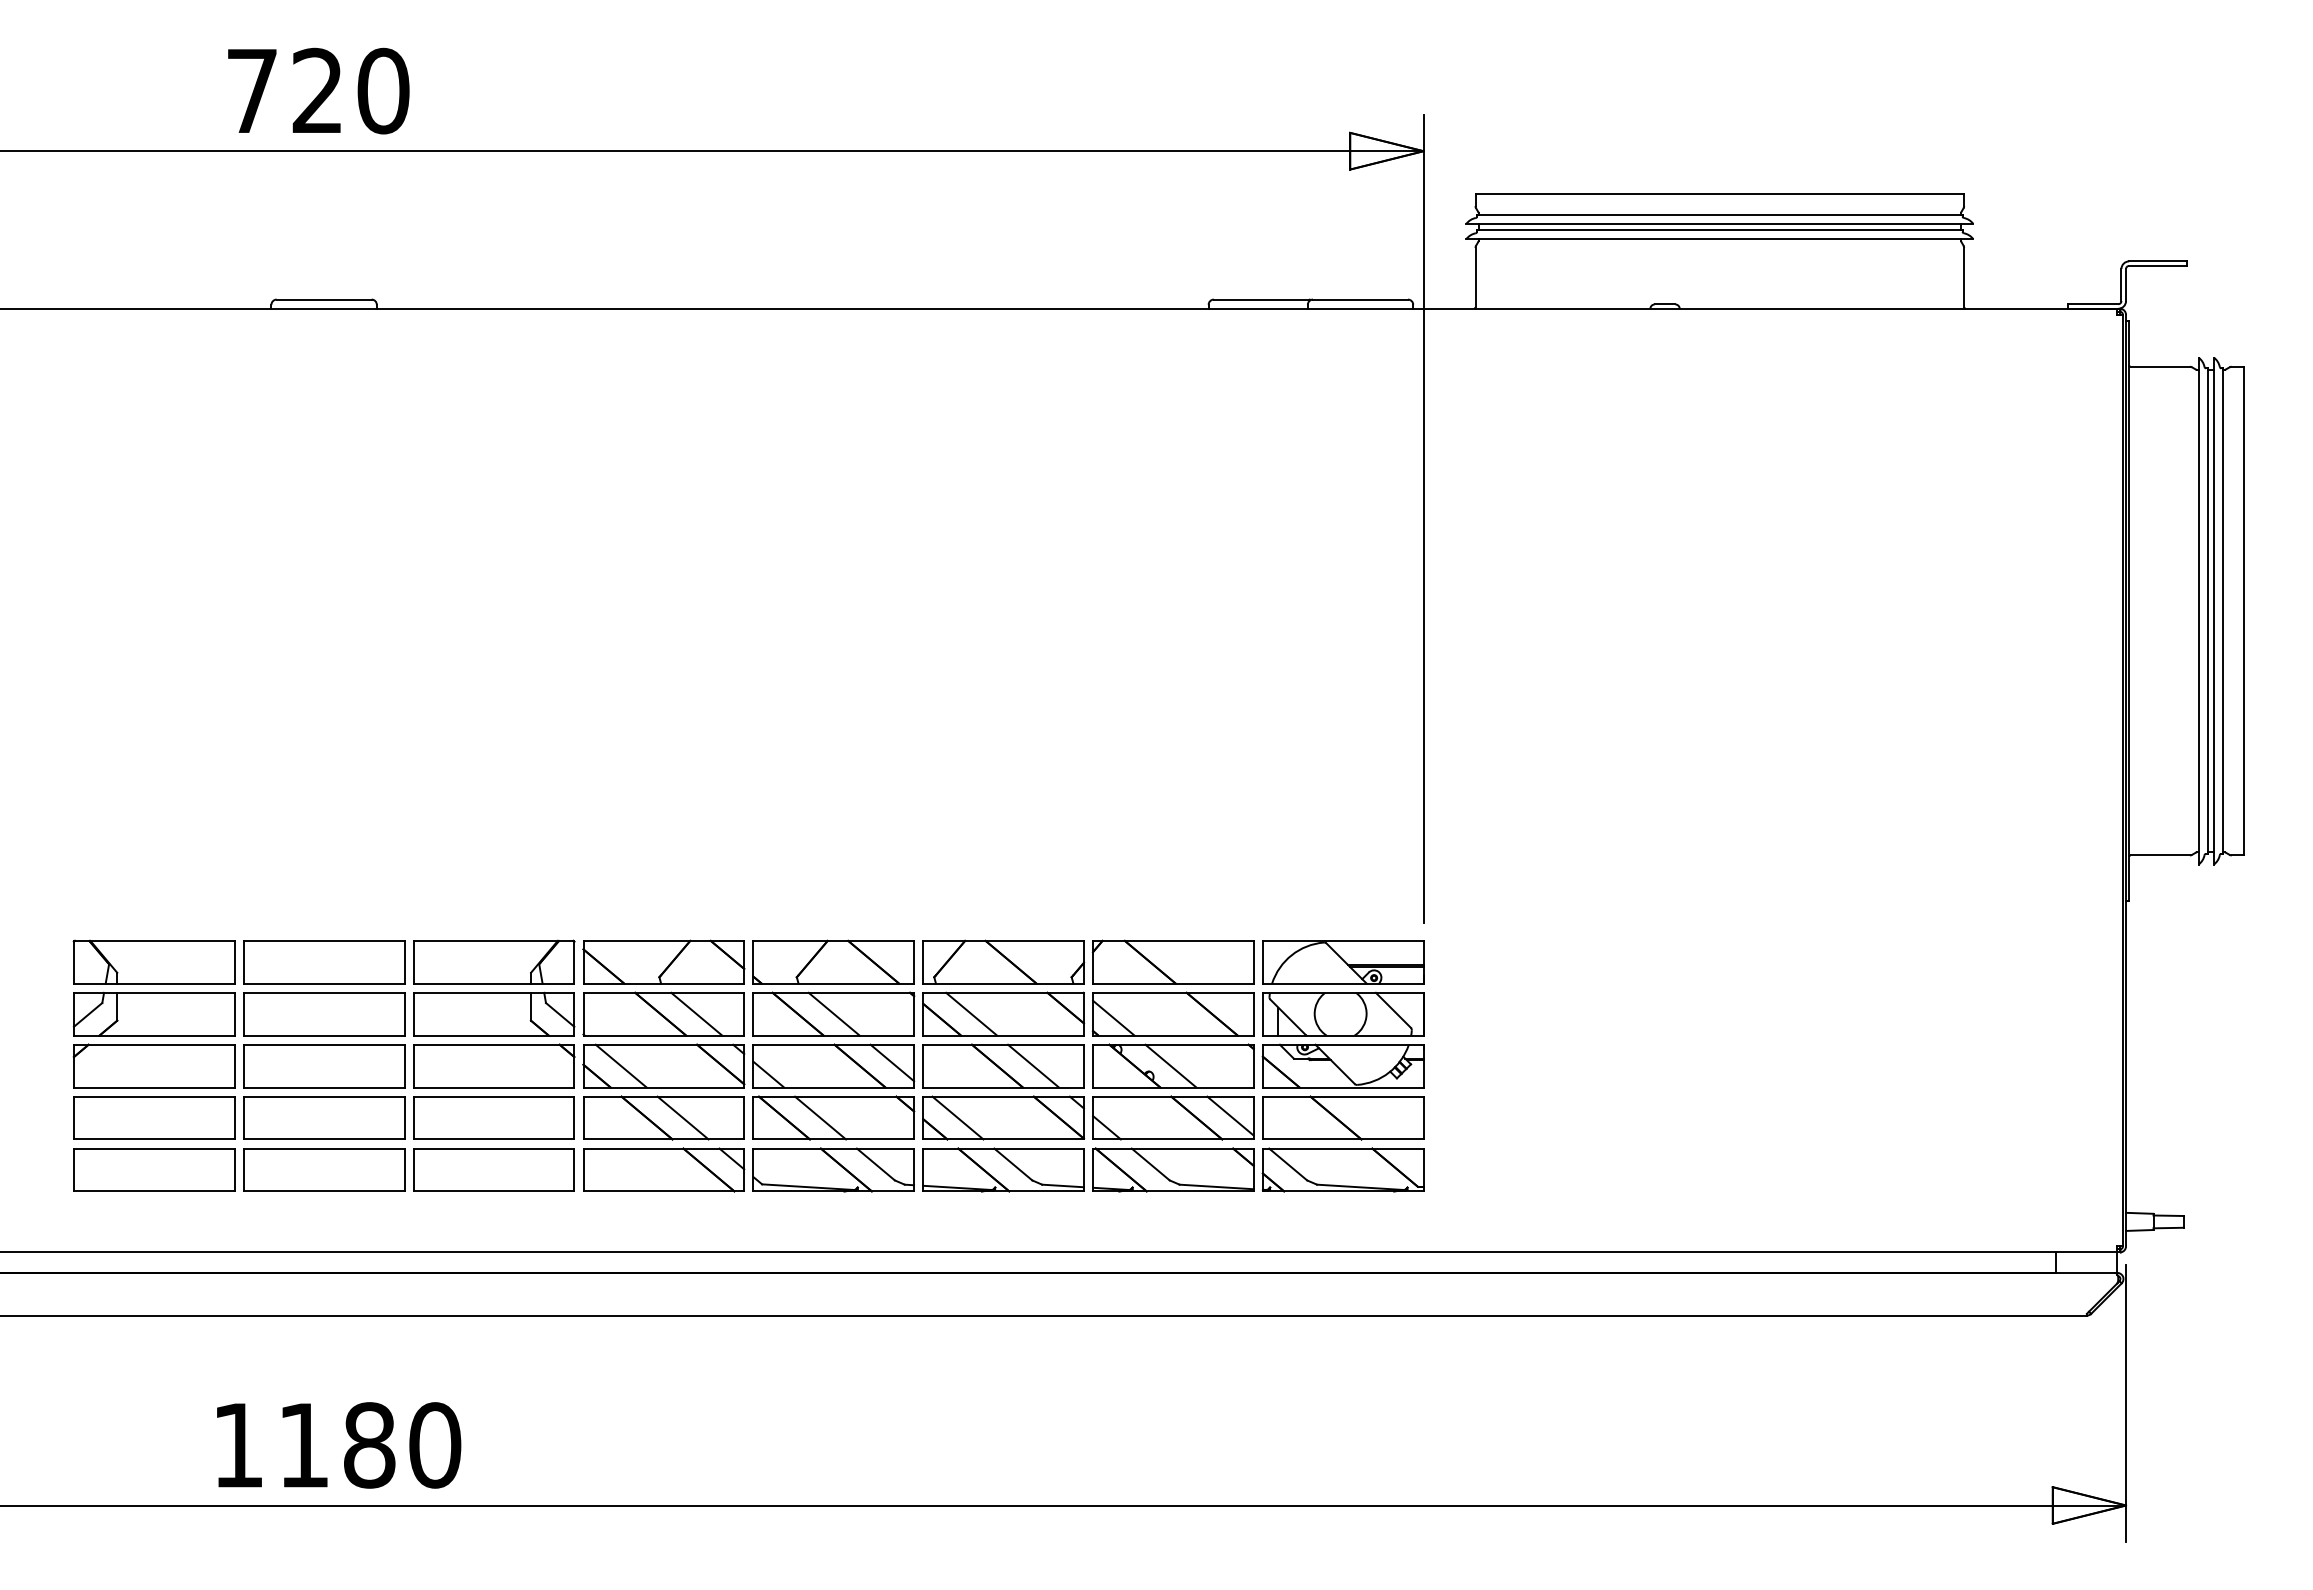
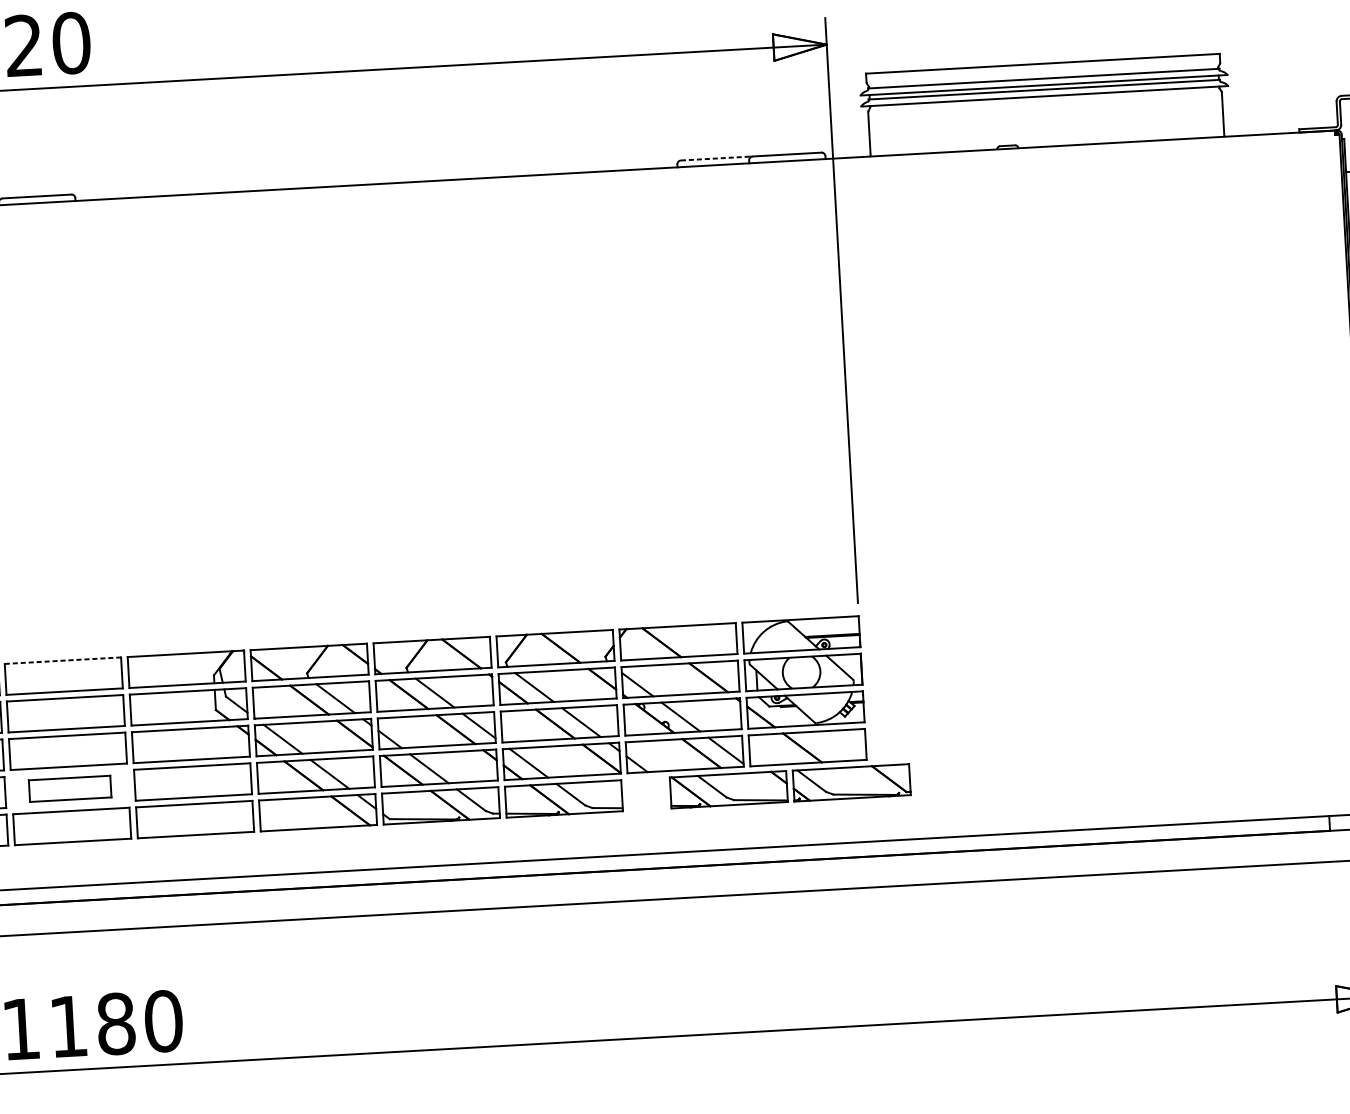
line: (1261, 299) -> (715, 158), solid -> dashed
line: (324, 940) -> (63, 660), solid -> dashed
part: (324, 1117) -> (70, 788), size x0.7
part: (1258, 1169) -> (790, 785), moved

